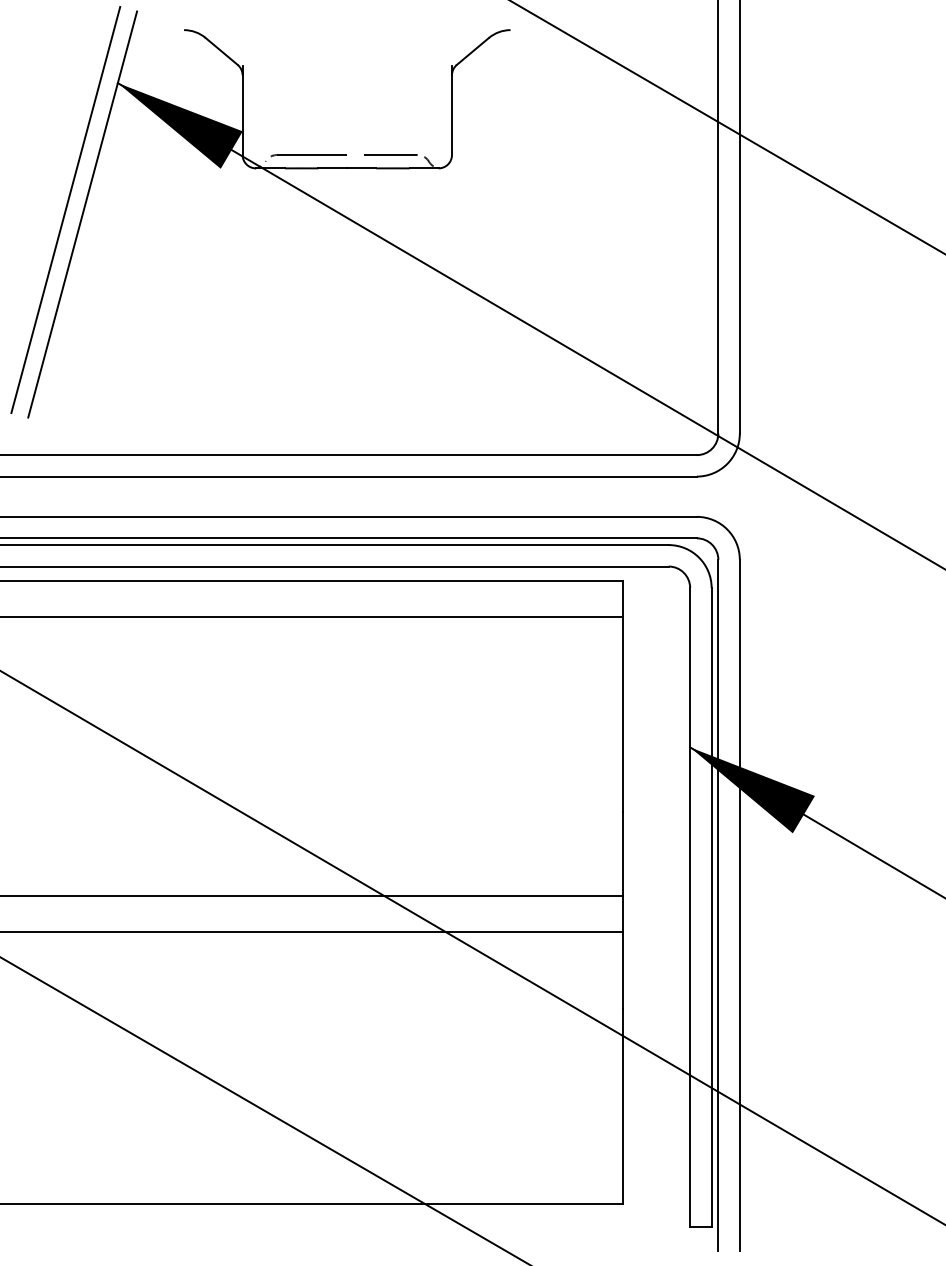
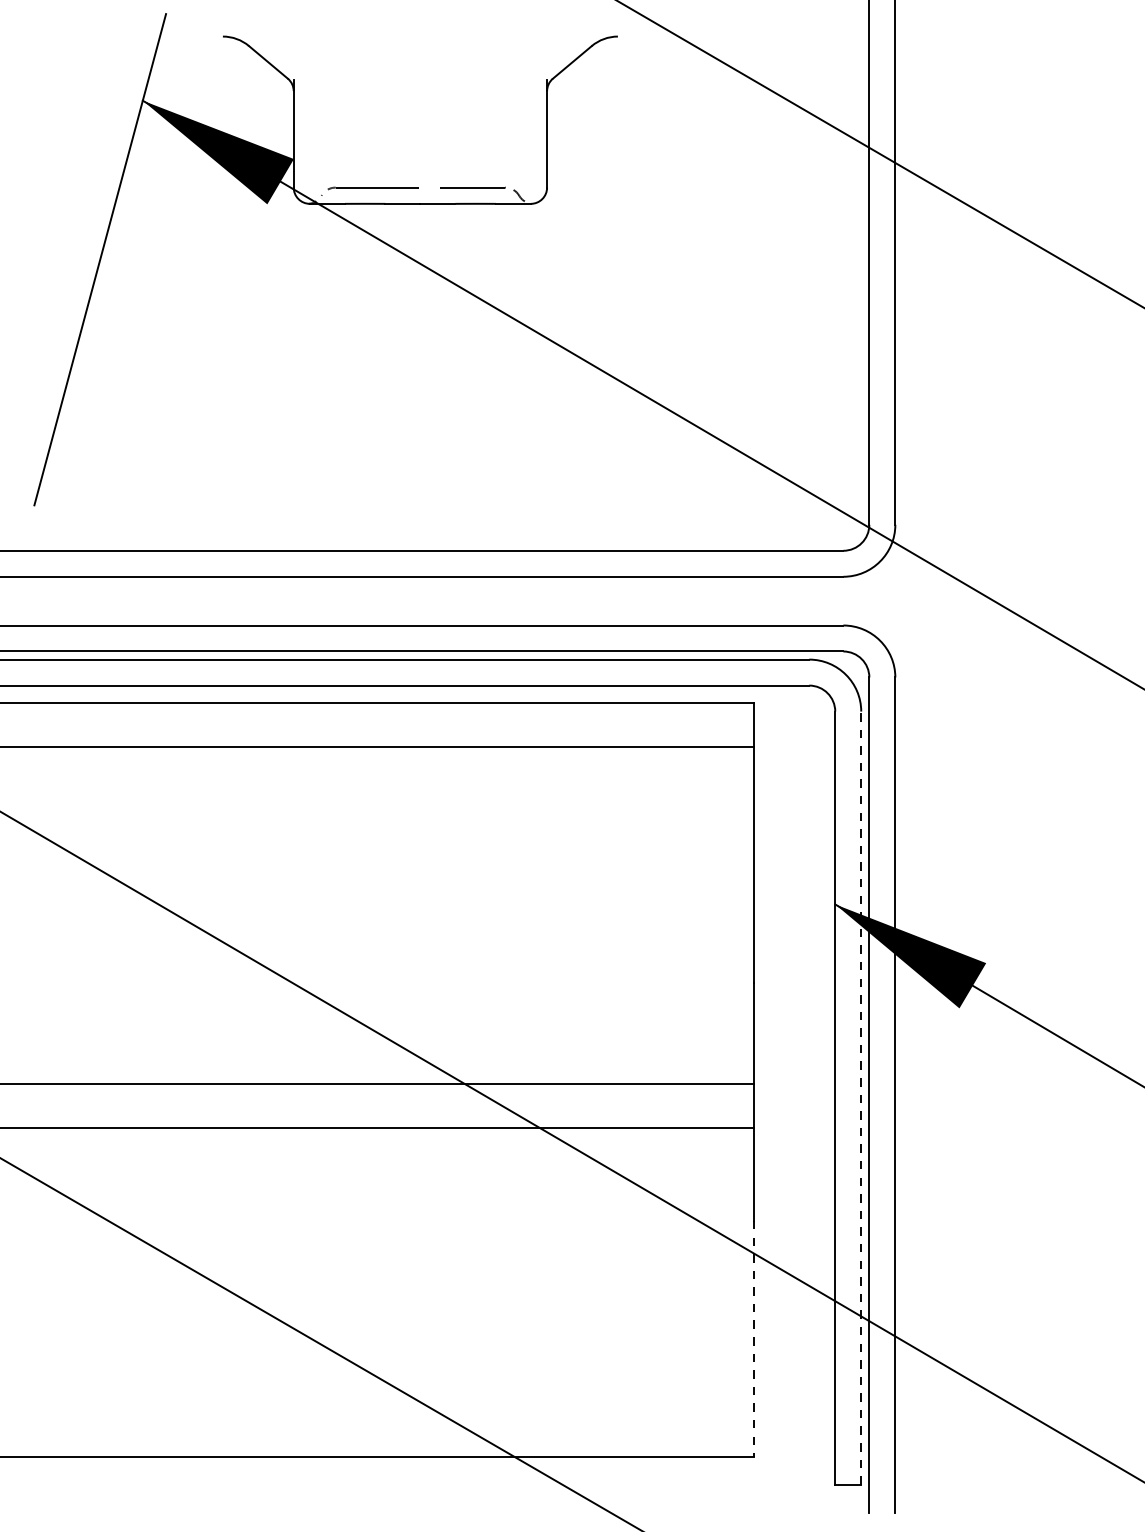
line: (65, 209) -> (79, 253), removed
line: (711, 907) -> (861, 1098), solid -> dashed
line: (623, 1106) -> (754, 1338), solid -> dashed

